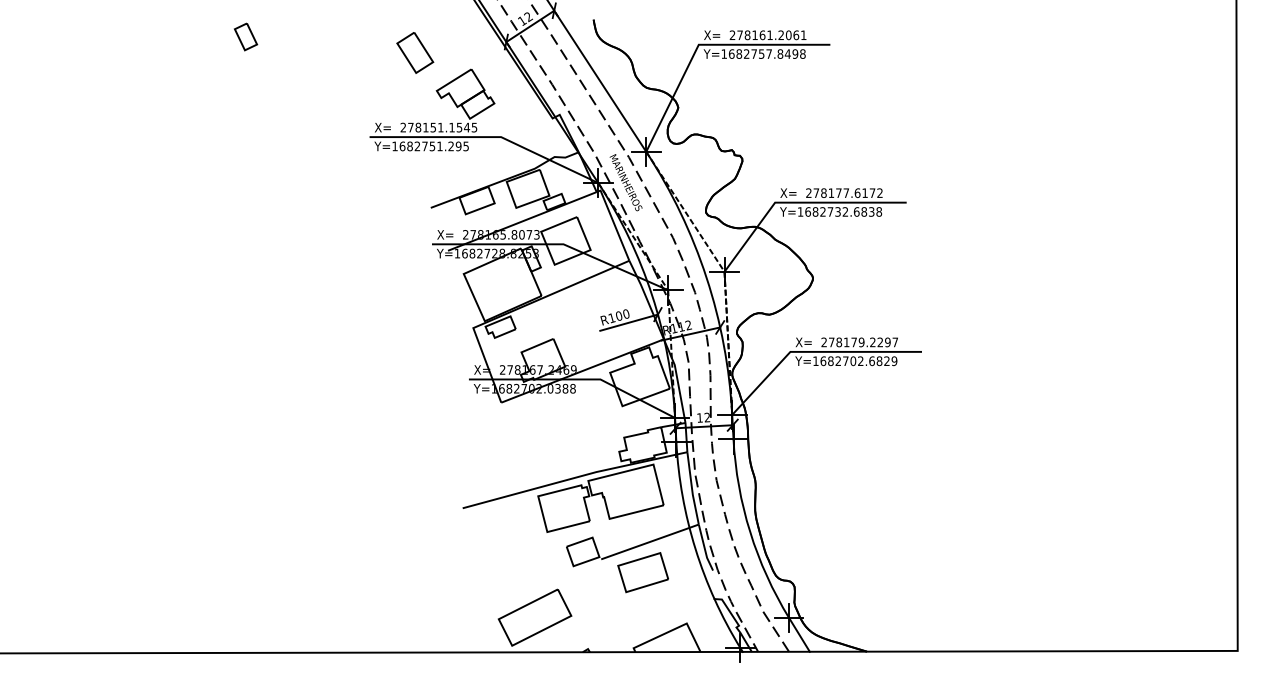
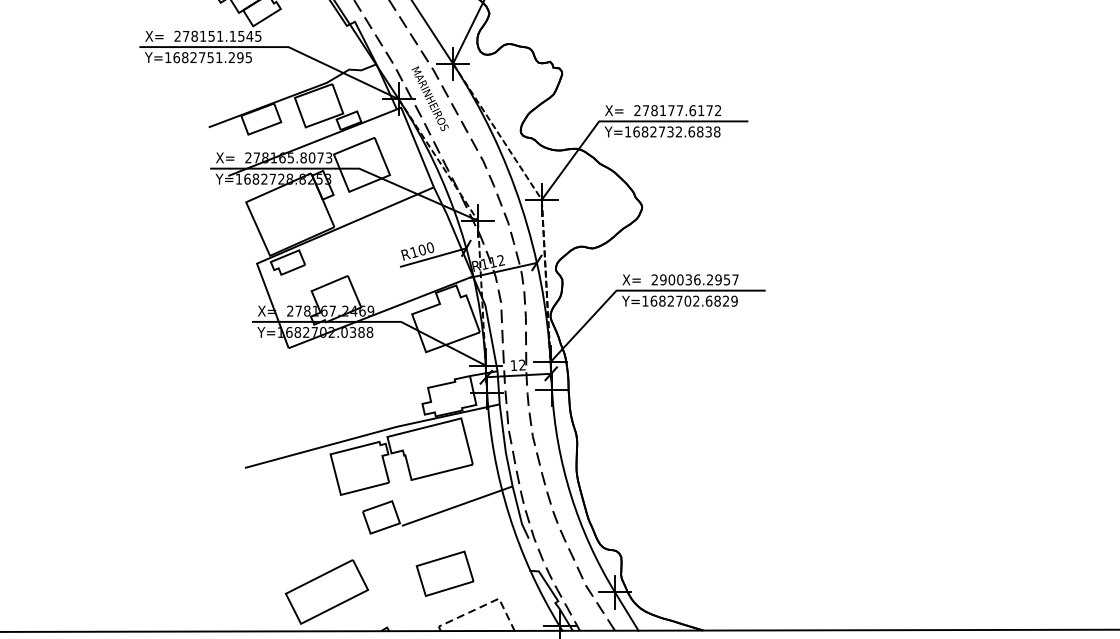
text: (859, 342) -> (694, 279), 278179.2297 -> 290036.2957
part: (642, 572) -> (444, 573), moved
line: (672, 630) -> (482, 606), solid -> dashed

